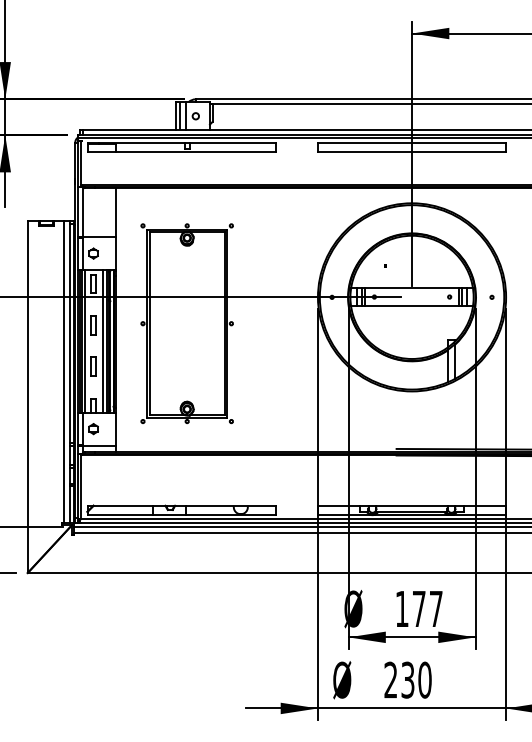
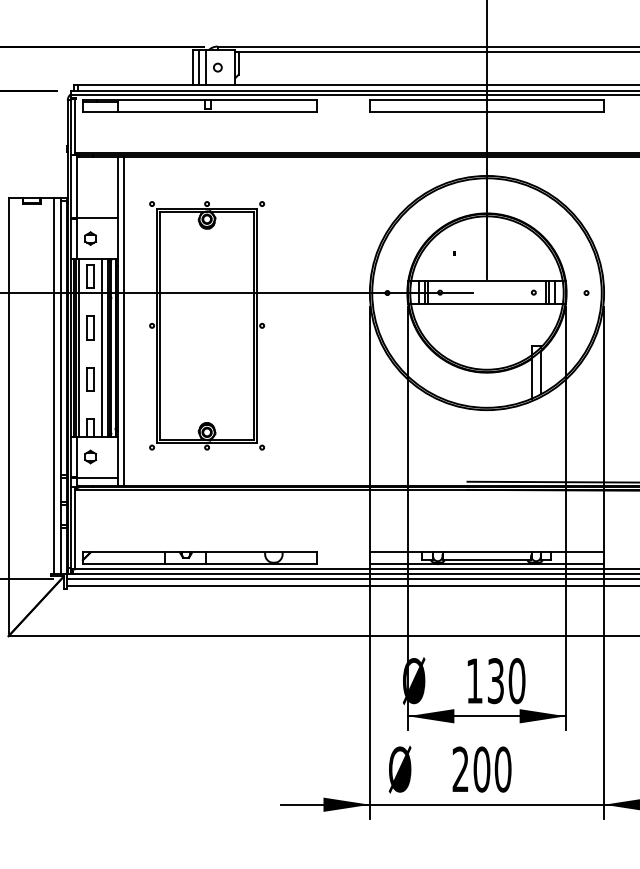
line: (120, 320) -> (124, 321), added
text: (427, 608) -> (506, 680), 177 -> 130
text: (407, 679) -> (481, 768), 230 -> 200

